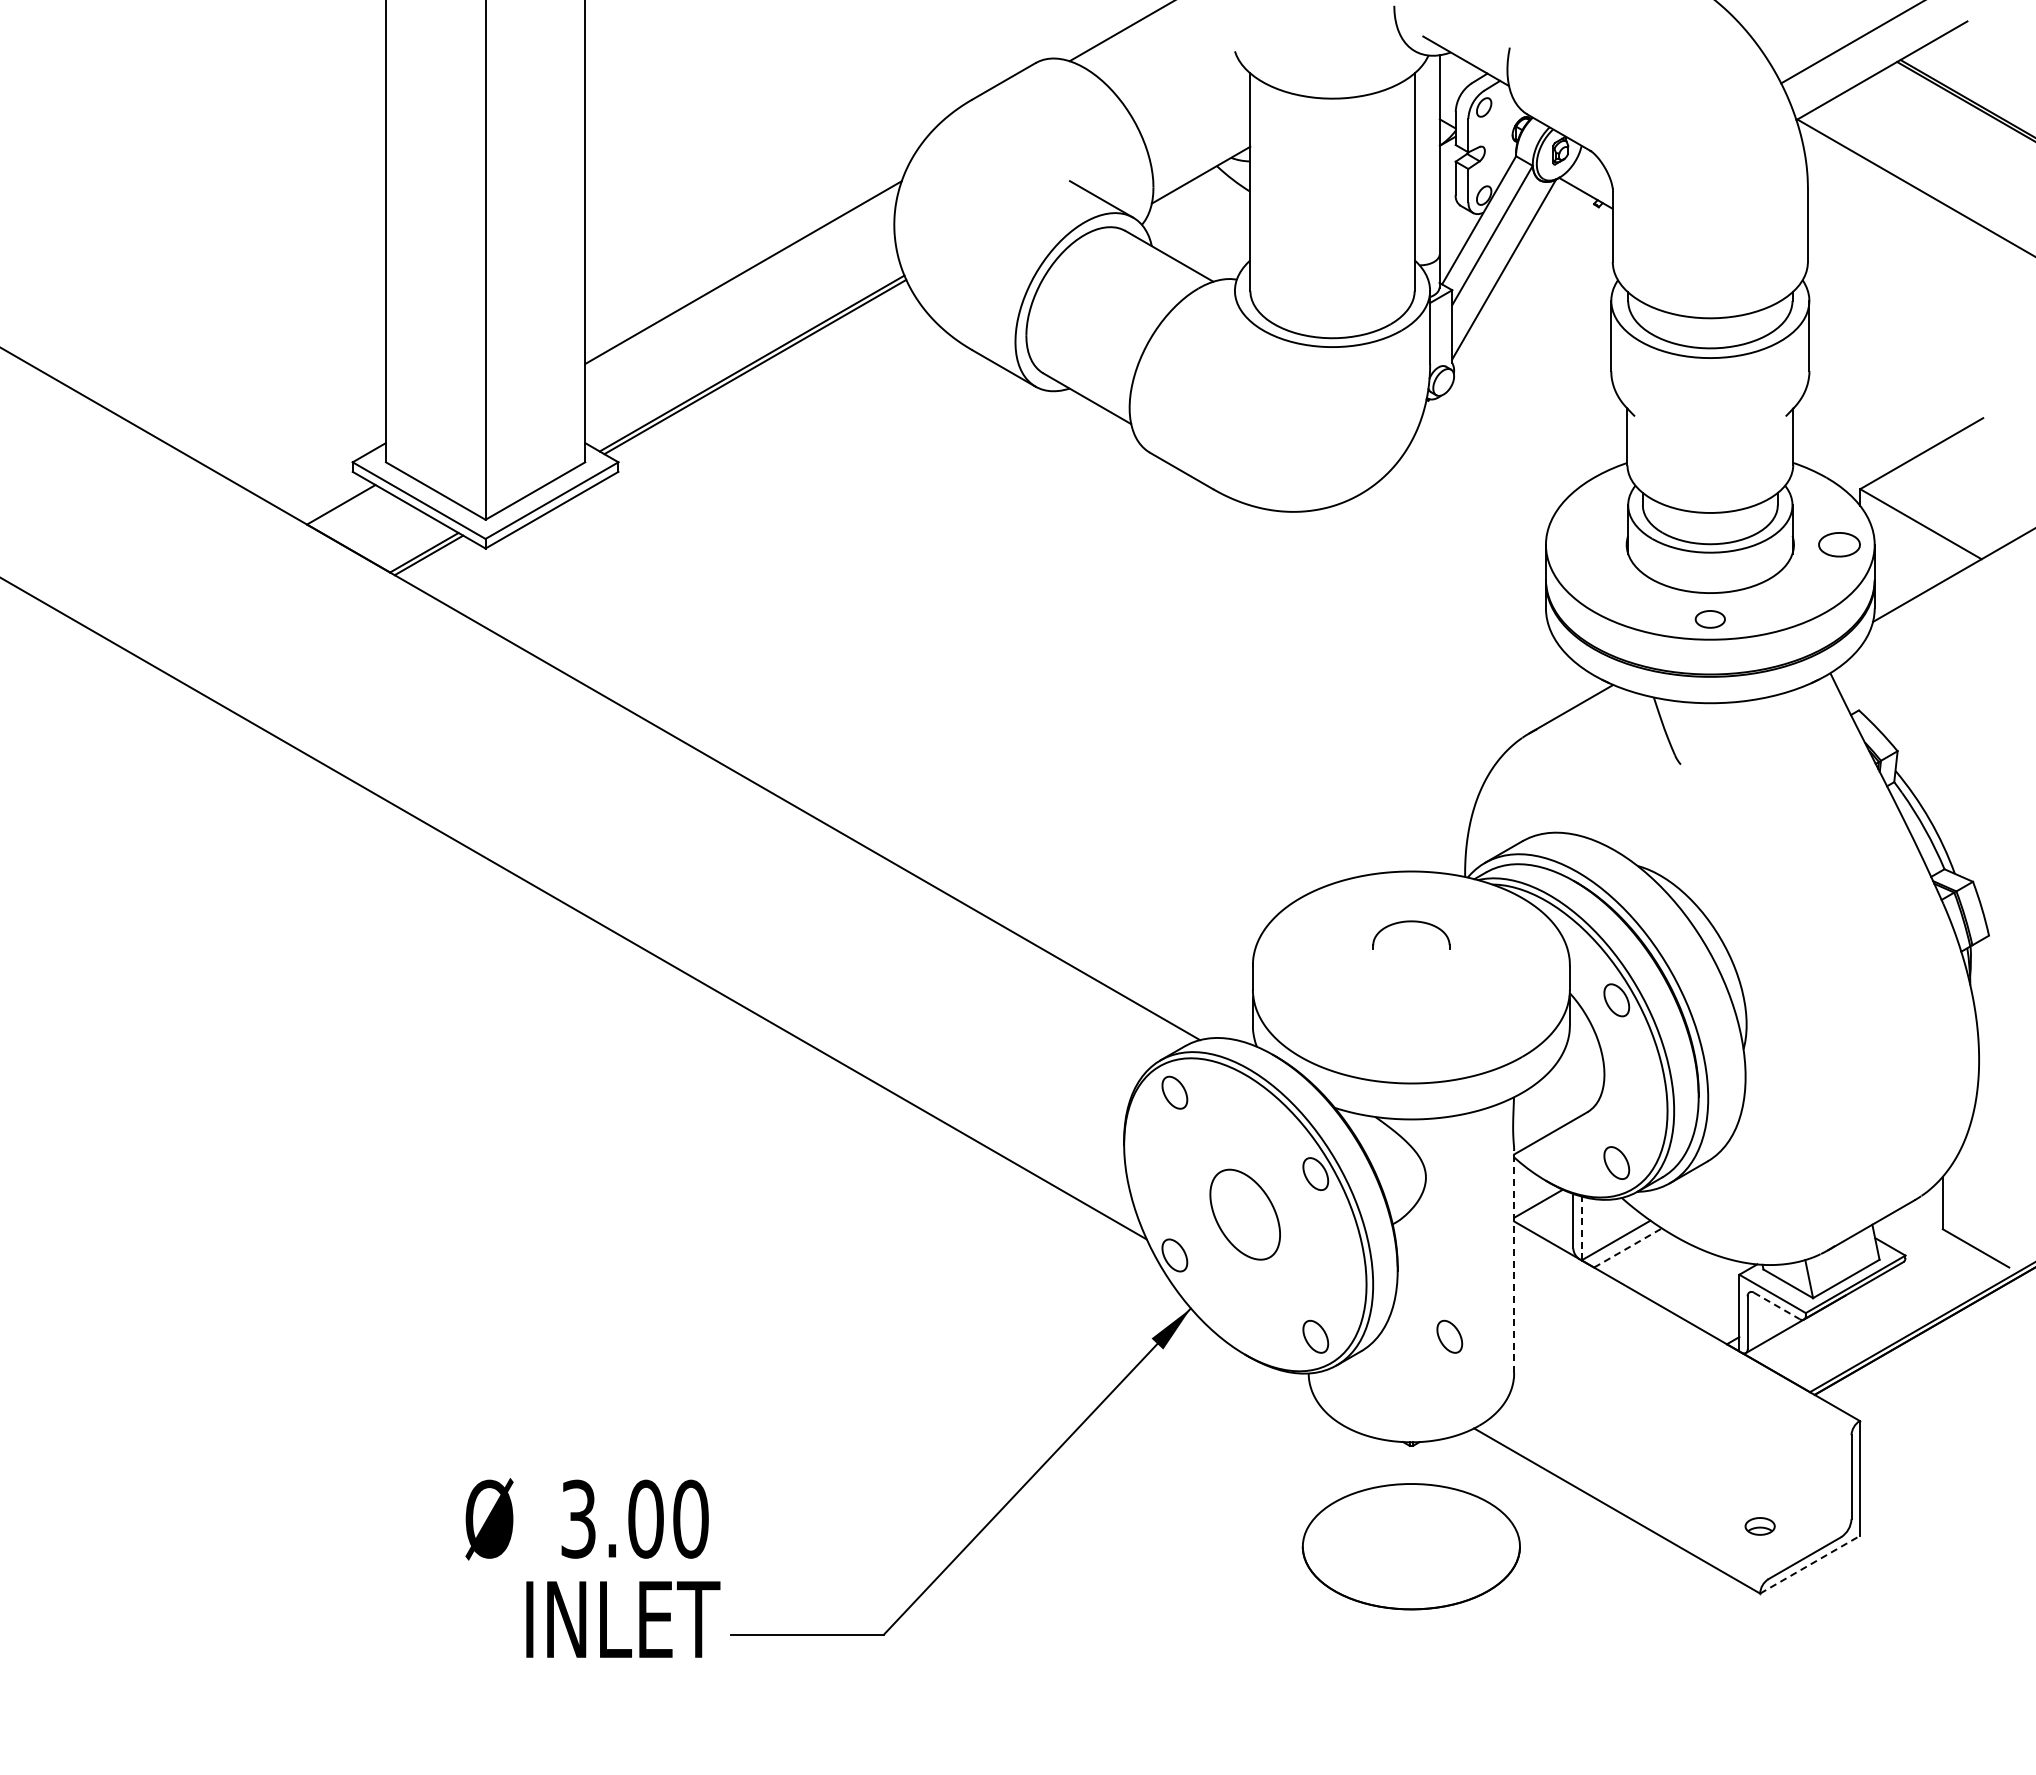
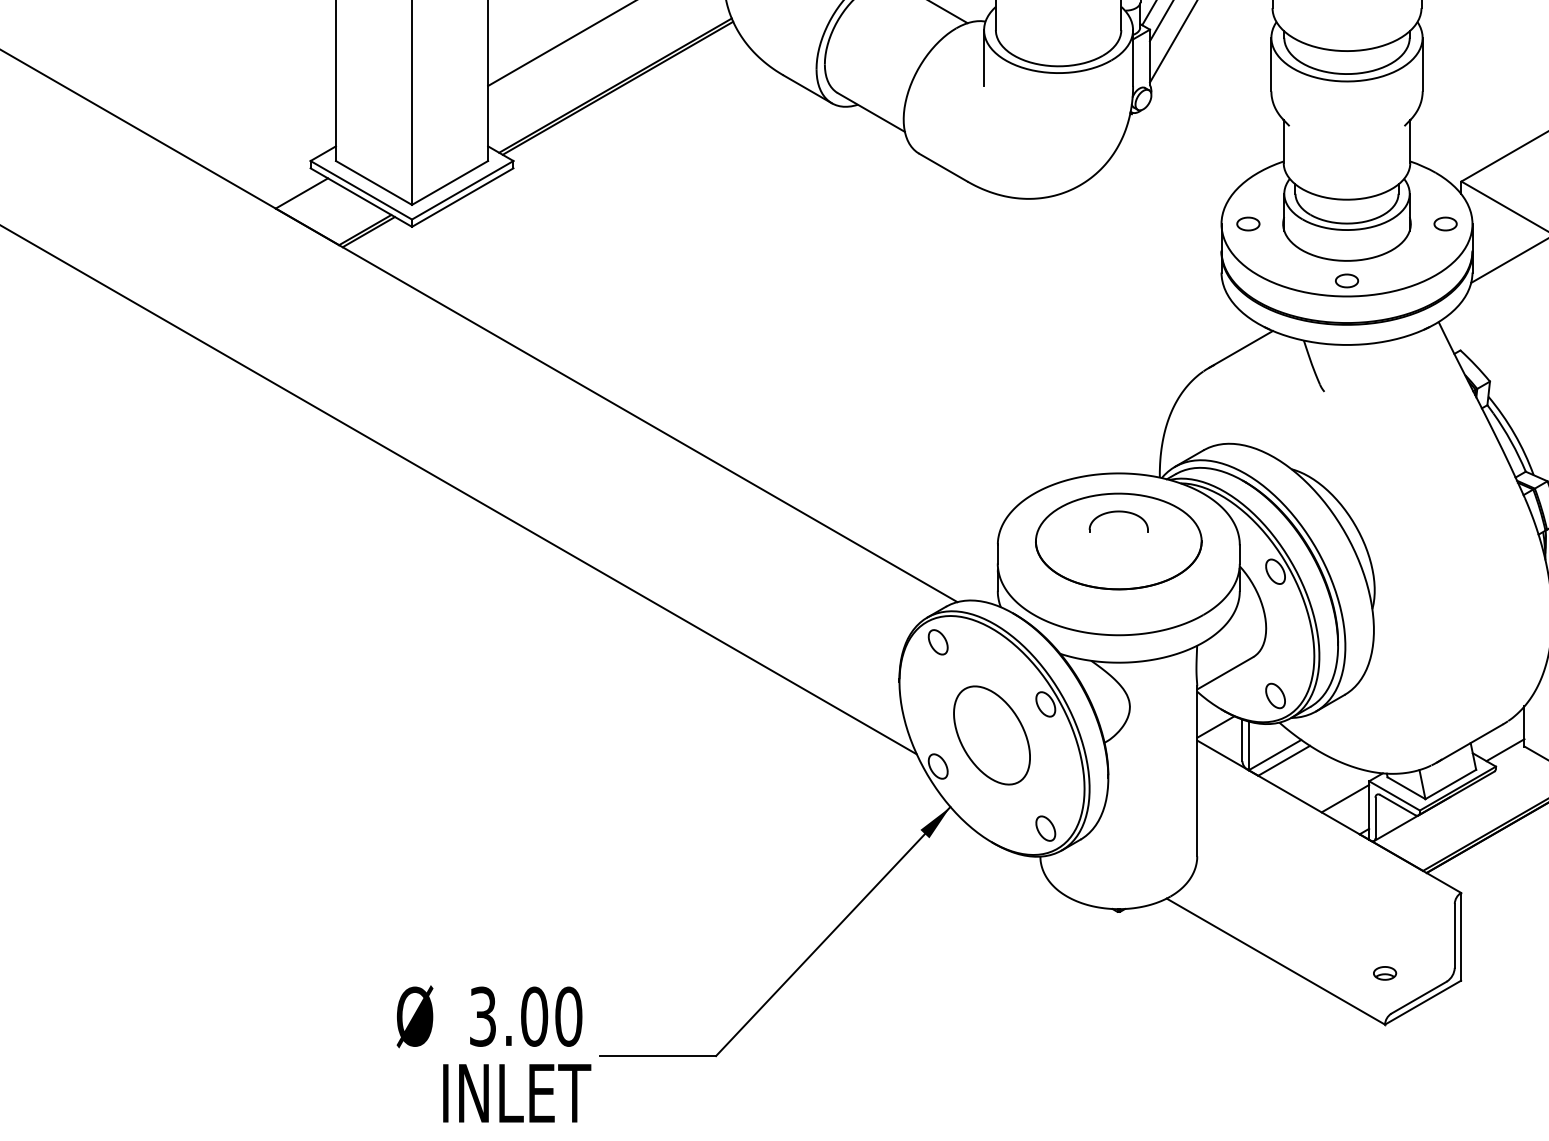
line: (1234, 326) -> (983, 57), added
part: (1580, 544) -> (1247, 223), added
part: (1839, 544) -> (1445, 223), size x0.71
part: (1244, 1214) -> (991, 735), size x1.43
line: (1581, 1228) -> (1248, 745), dashed -> solid
line: (1917, 1233) -> (1505, 749), added
line: (1628, 1247) -> (1284, 760), dashed -> solid
line: (1514, 1261) -> (1197, 771), dashed -> solid
line: (1708, 1297) -> (1345, 798), added
line: (1777, 1306) -> (1398, 805), dashed -> solid
part: (1449, 1336) -> (1147, 828), removed
part: (1410, 1546) -> (1118, 541), moved
line: (1809, 1564) -> (1422, 1002), dashed -> solid
text: (592, 1567) -> (493, 1053), moved

